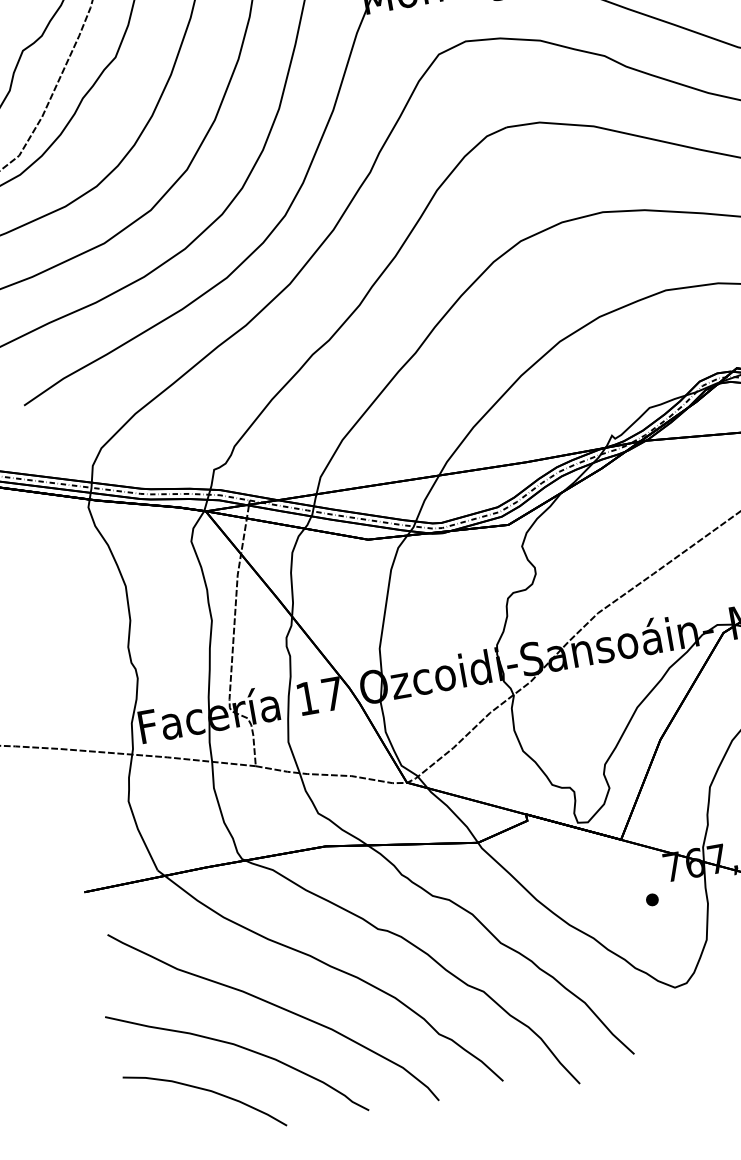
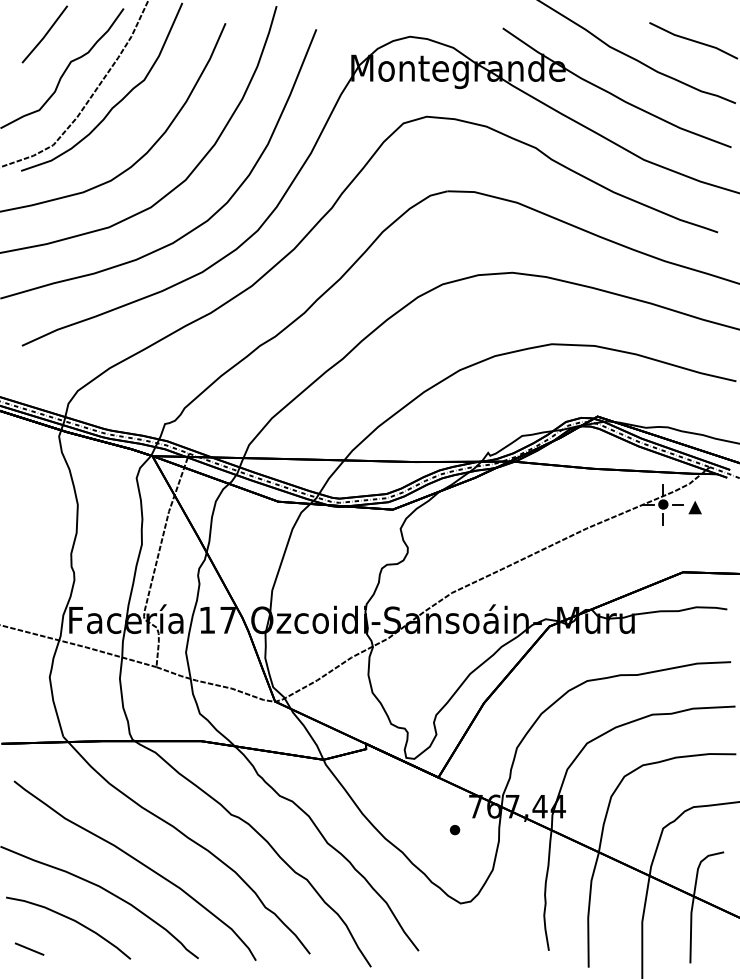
line: (161, 1134) -> (29, 948), added

